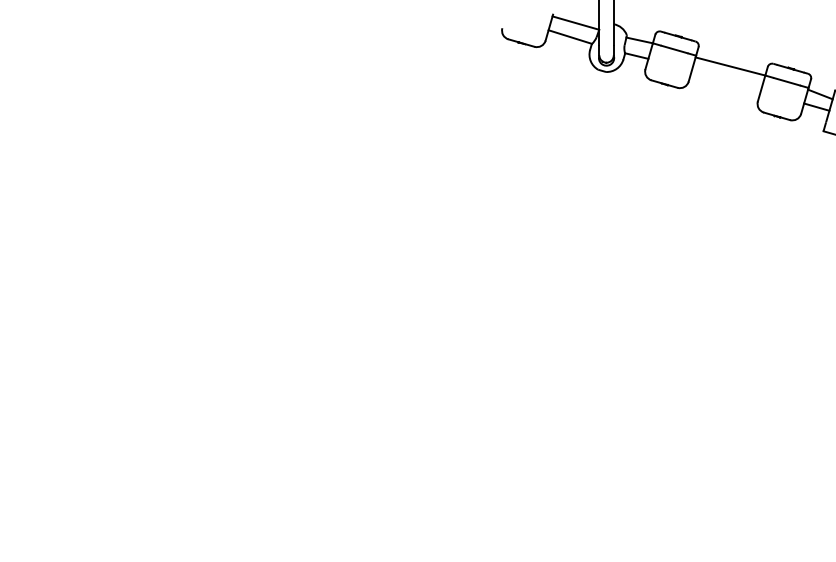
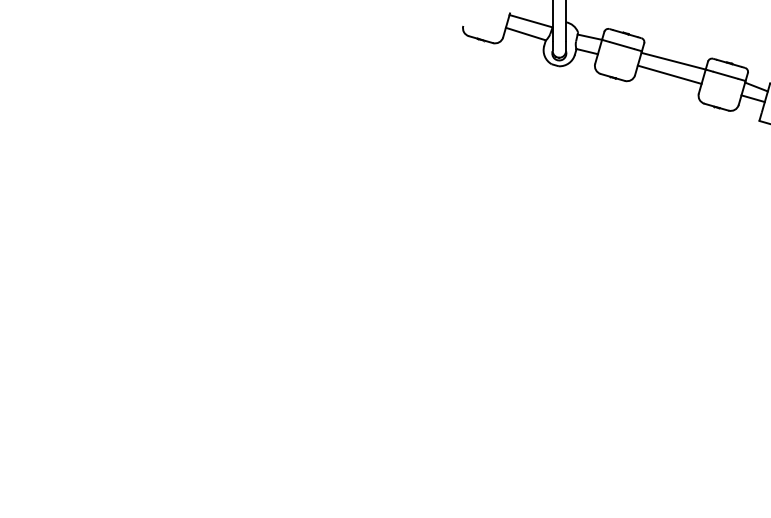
line: (725, 81) -> (669, 75), added

